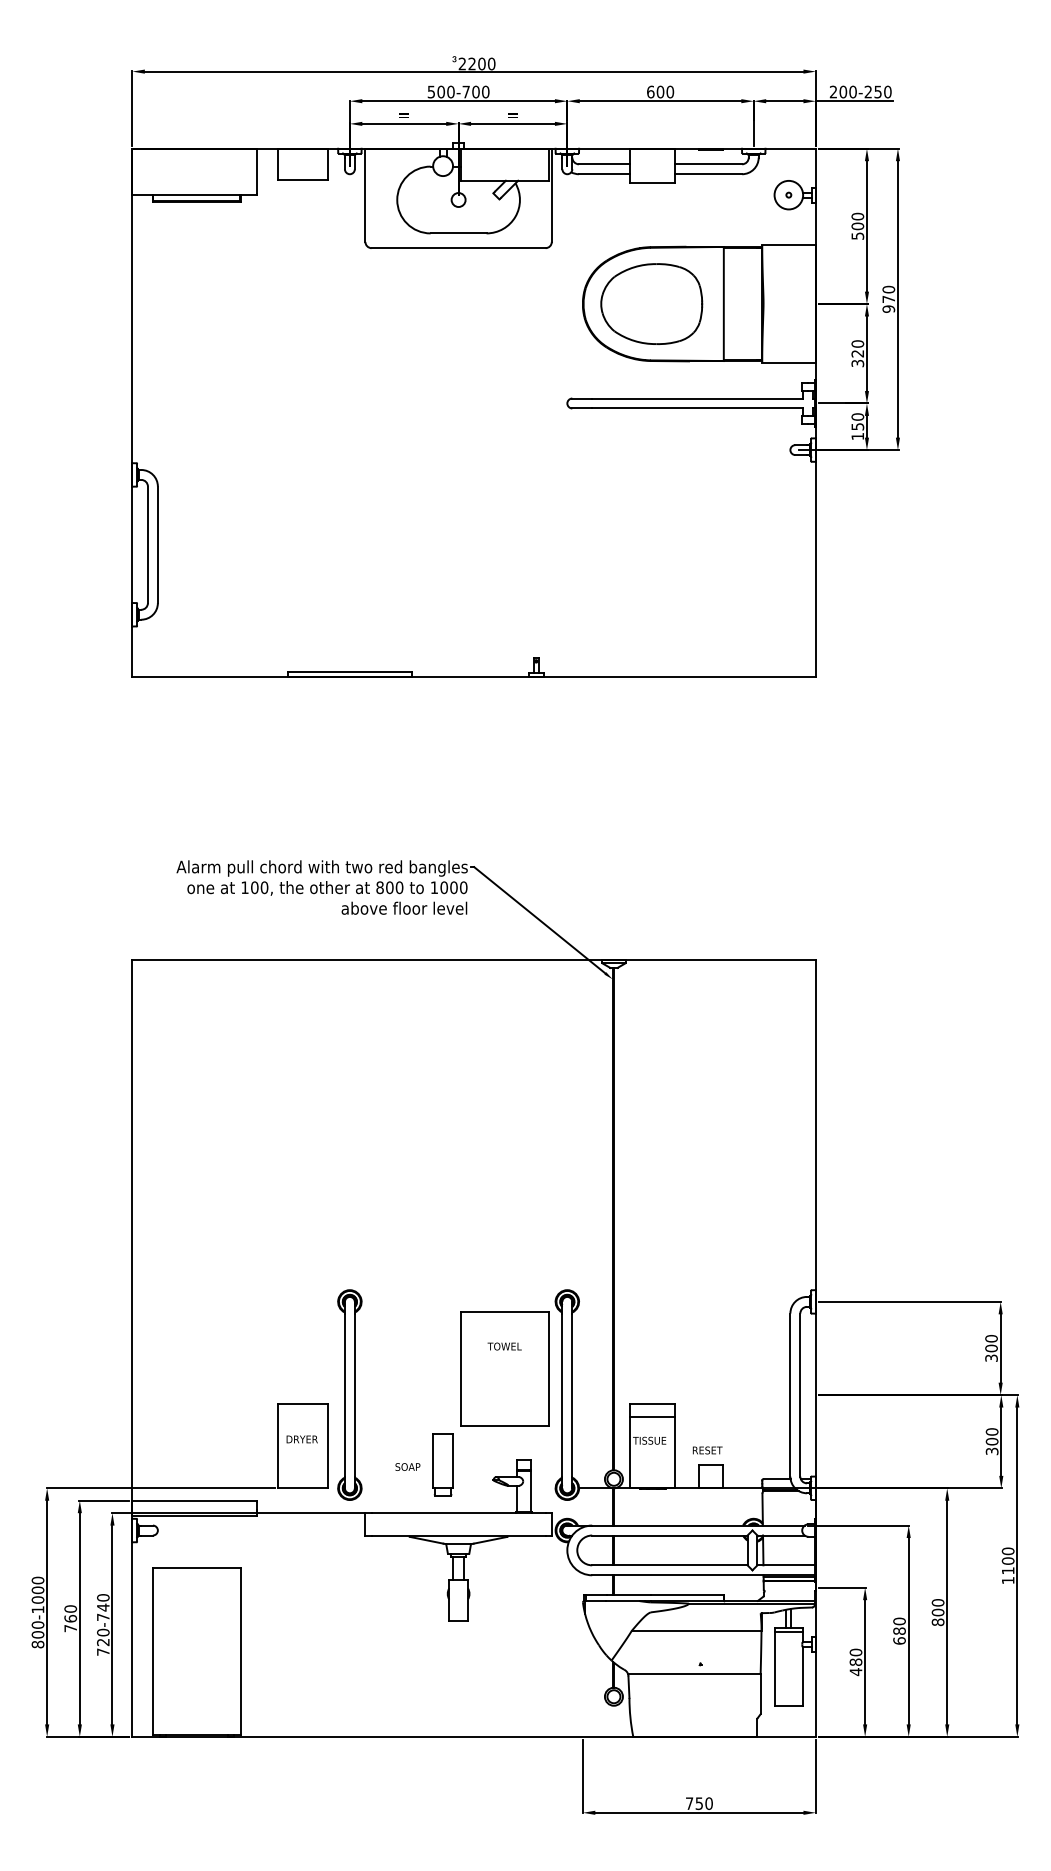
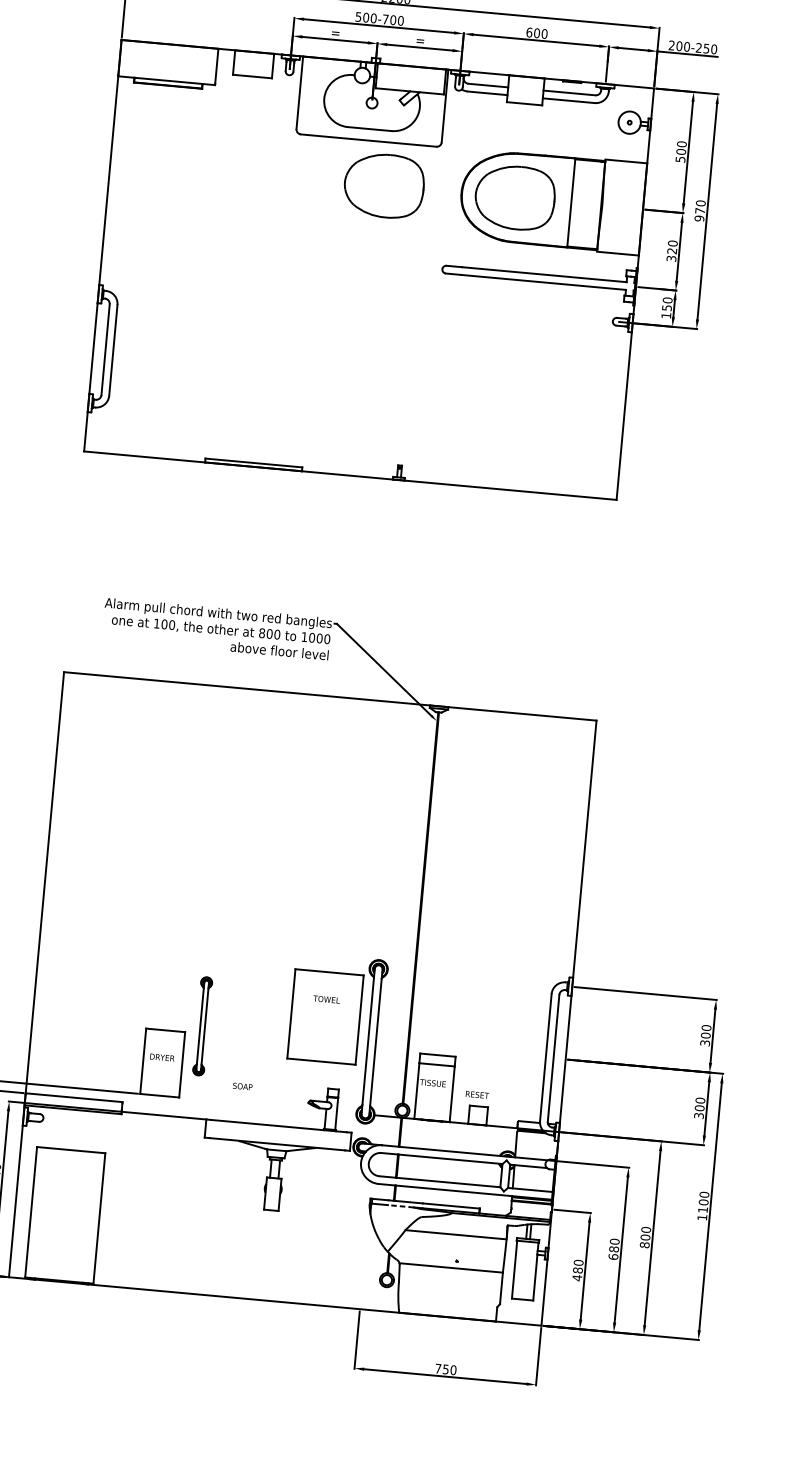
part: (483, 303) -> (384, 185), added
part: (349, 1394) -> (202, 1025), size x0.6
part: (442, 1464) -> (269, 1087), removed
line: (623, 1601) -> (401, 1206), solid -> dashed

